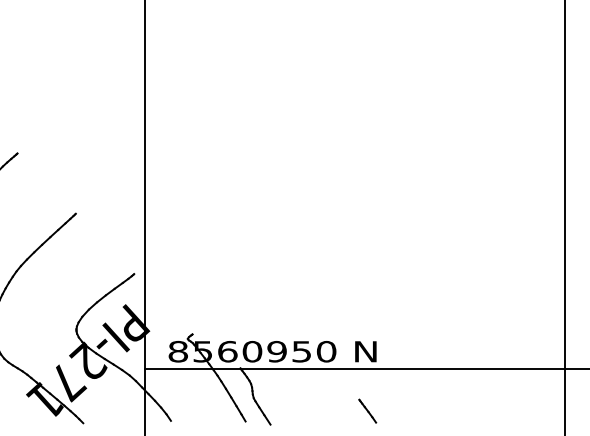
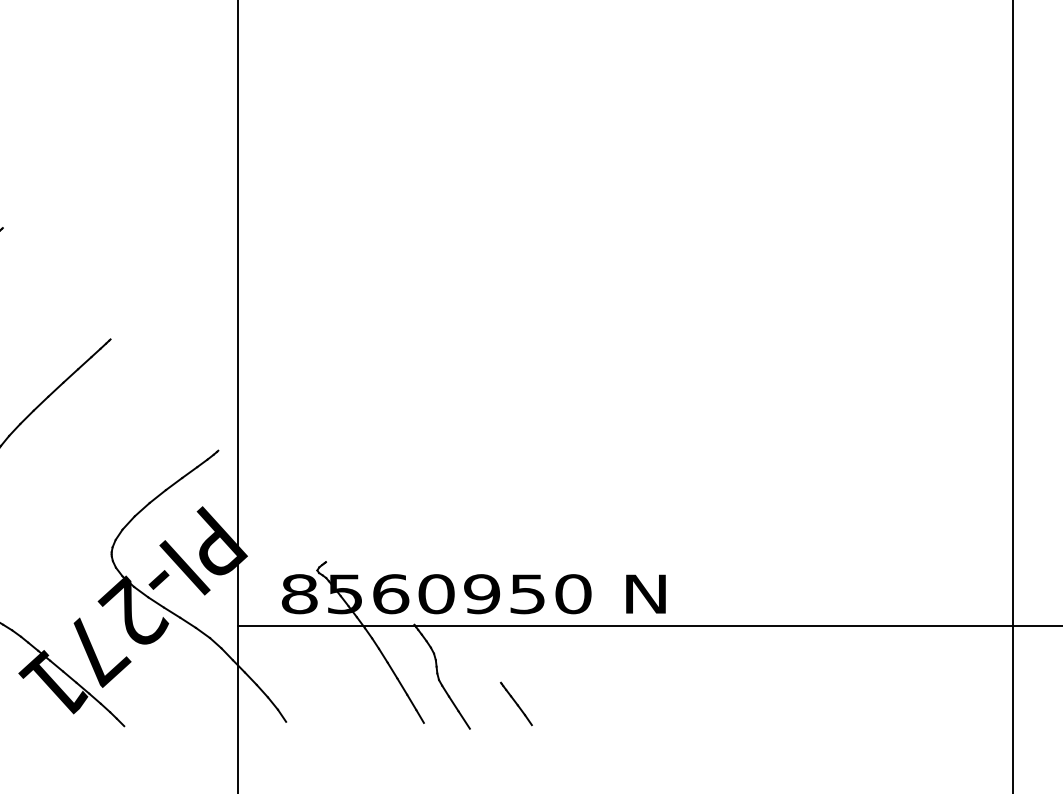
line: (367, 410) -> (516, 702), moved

